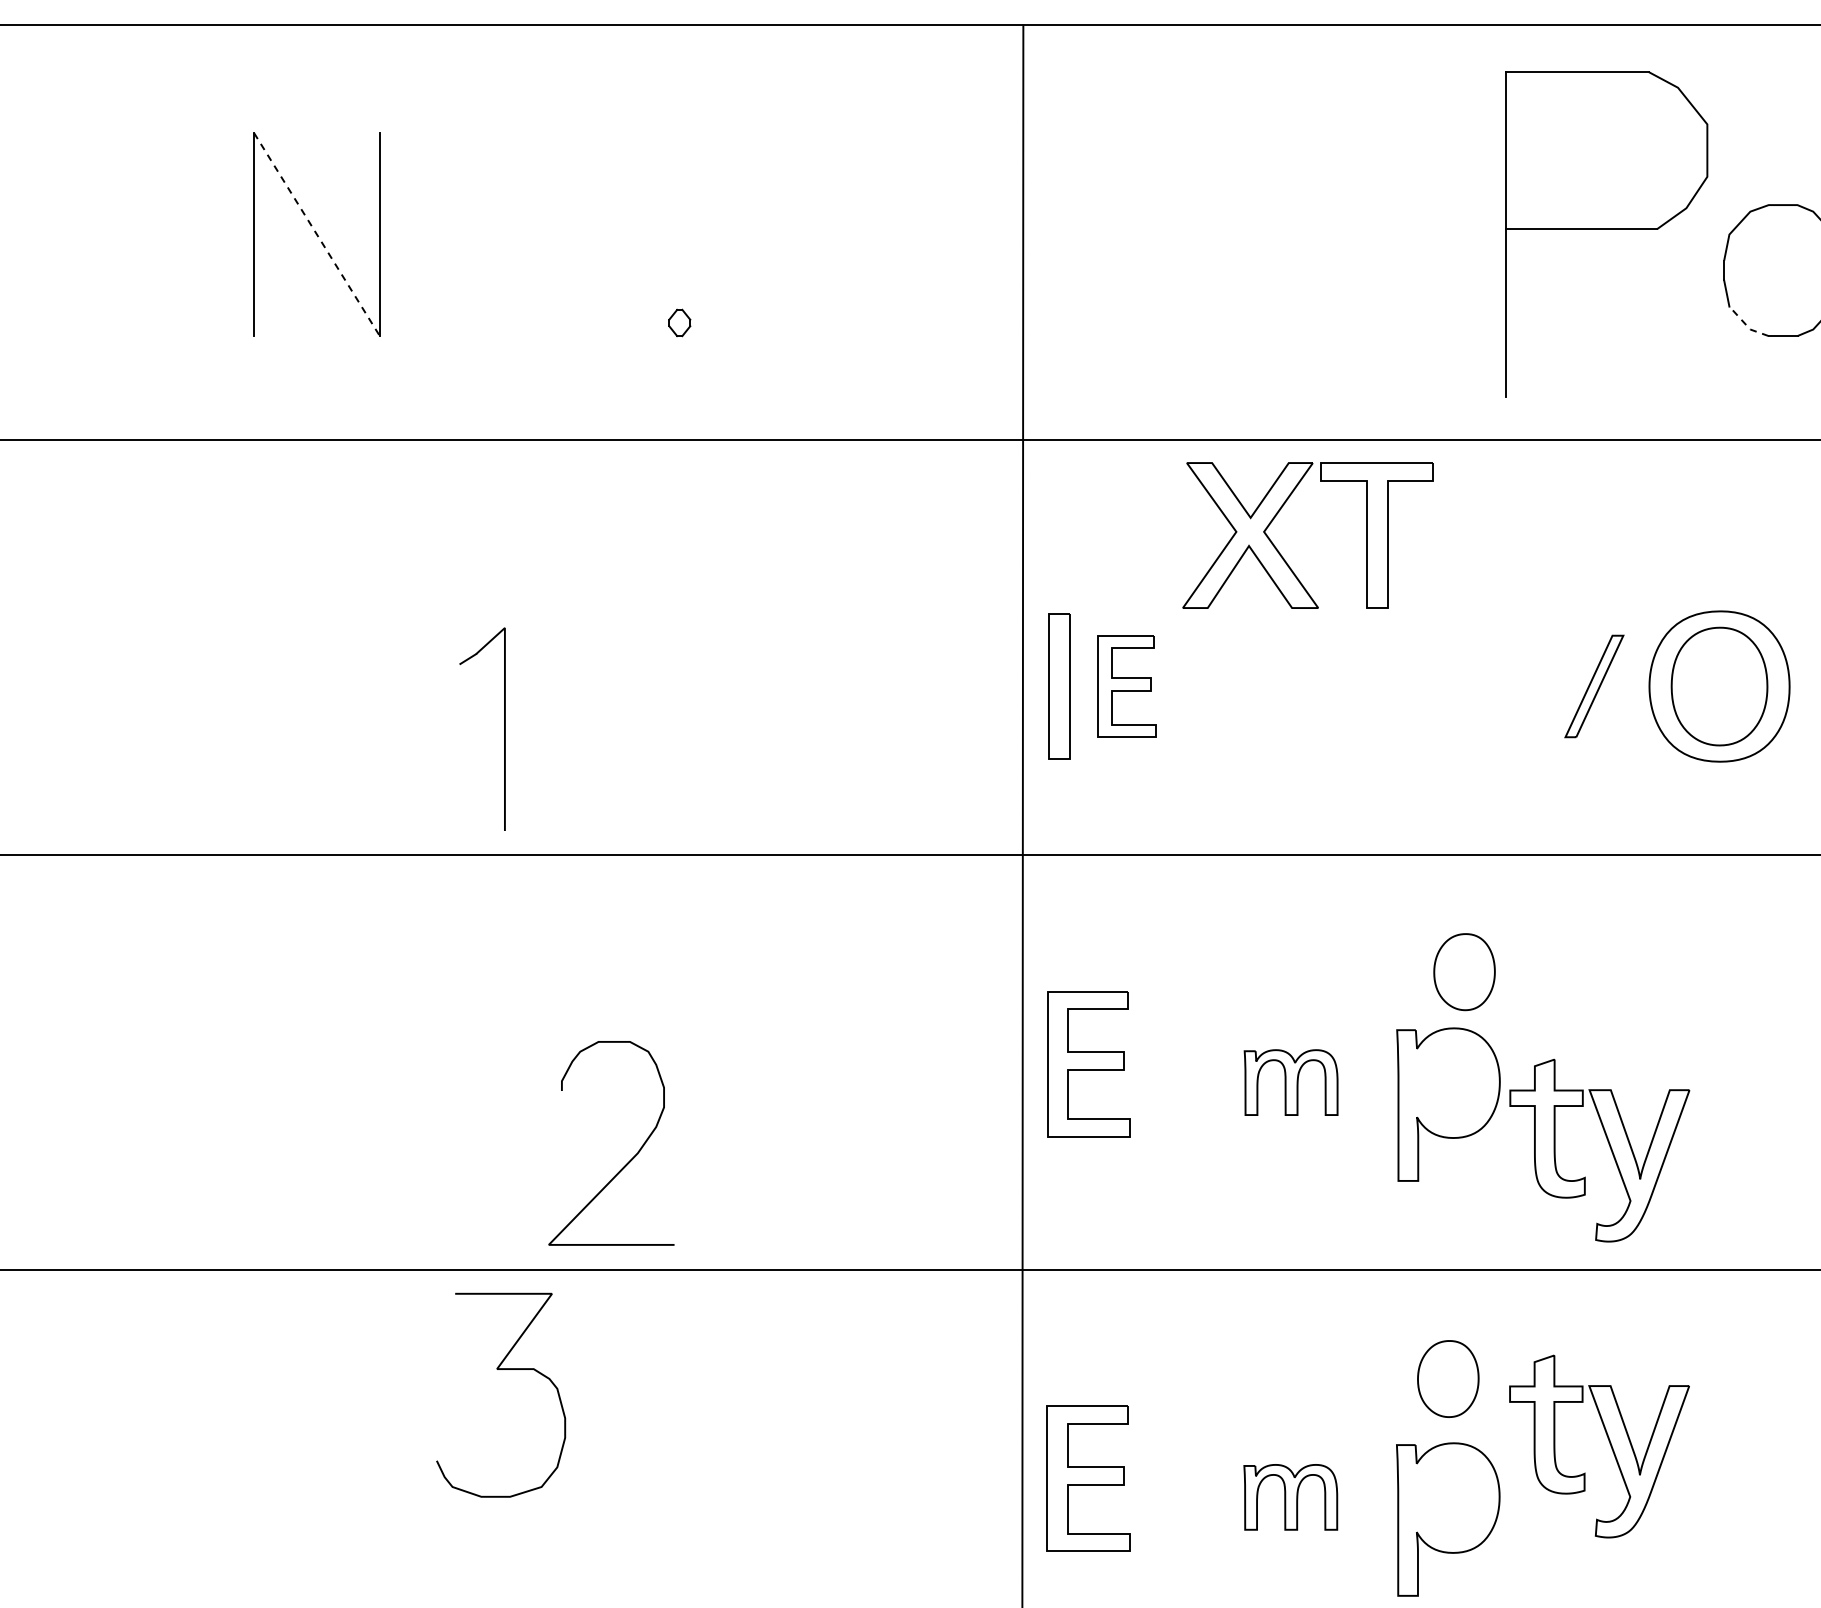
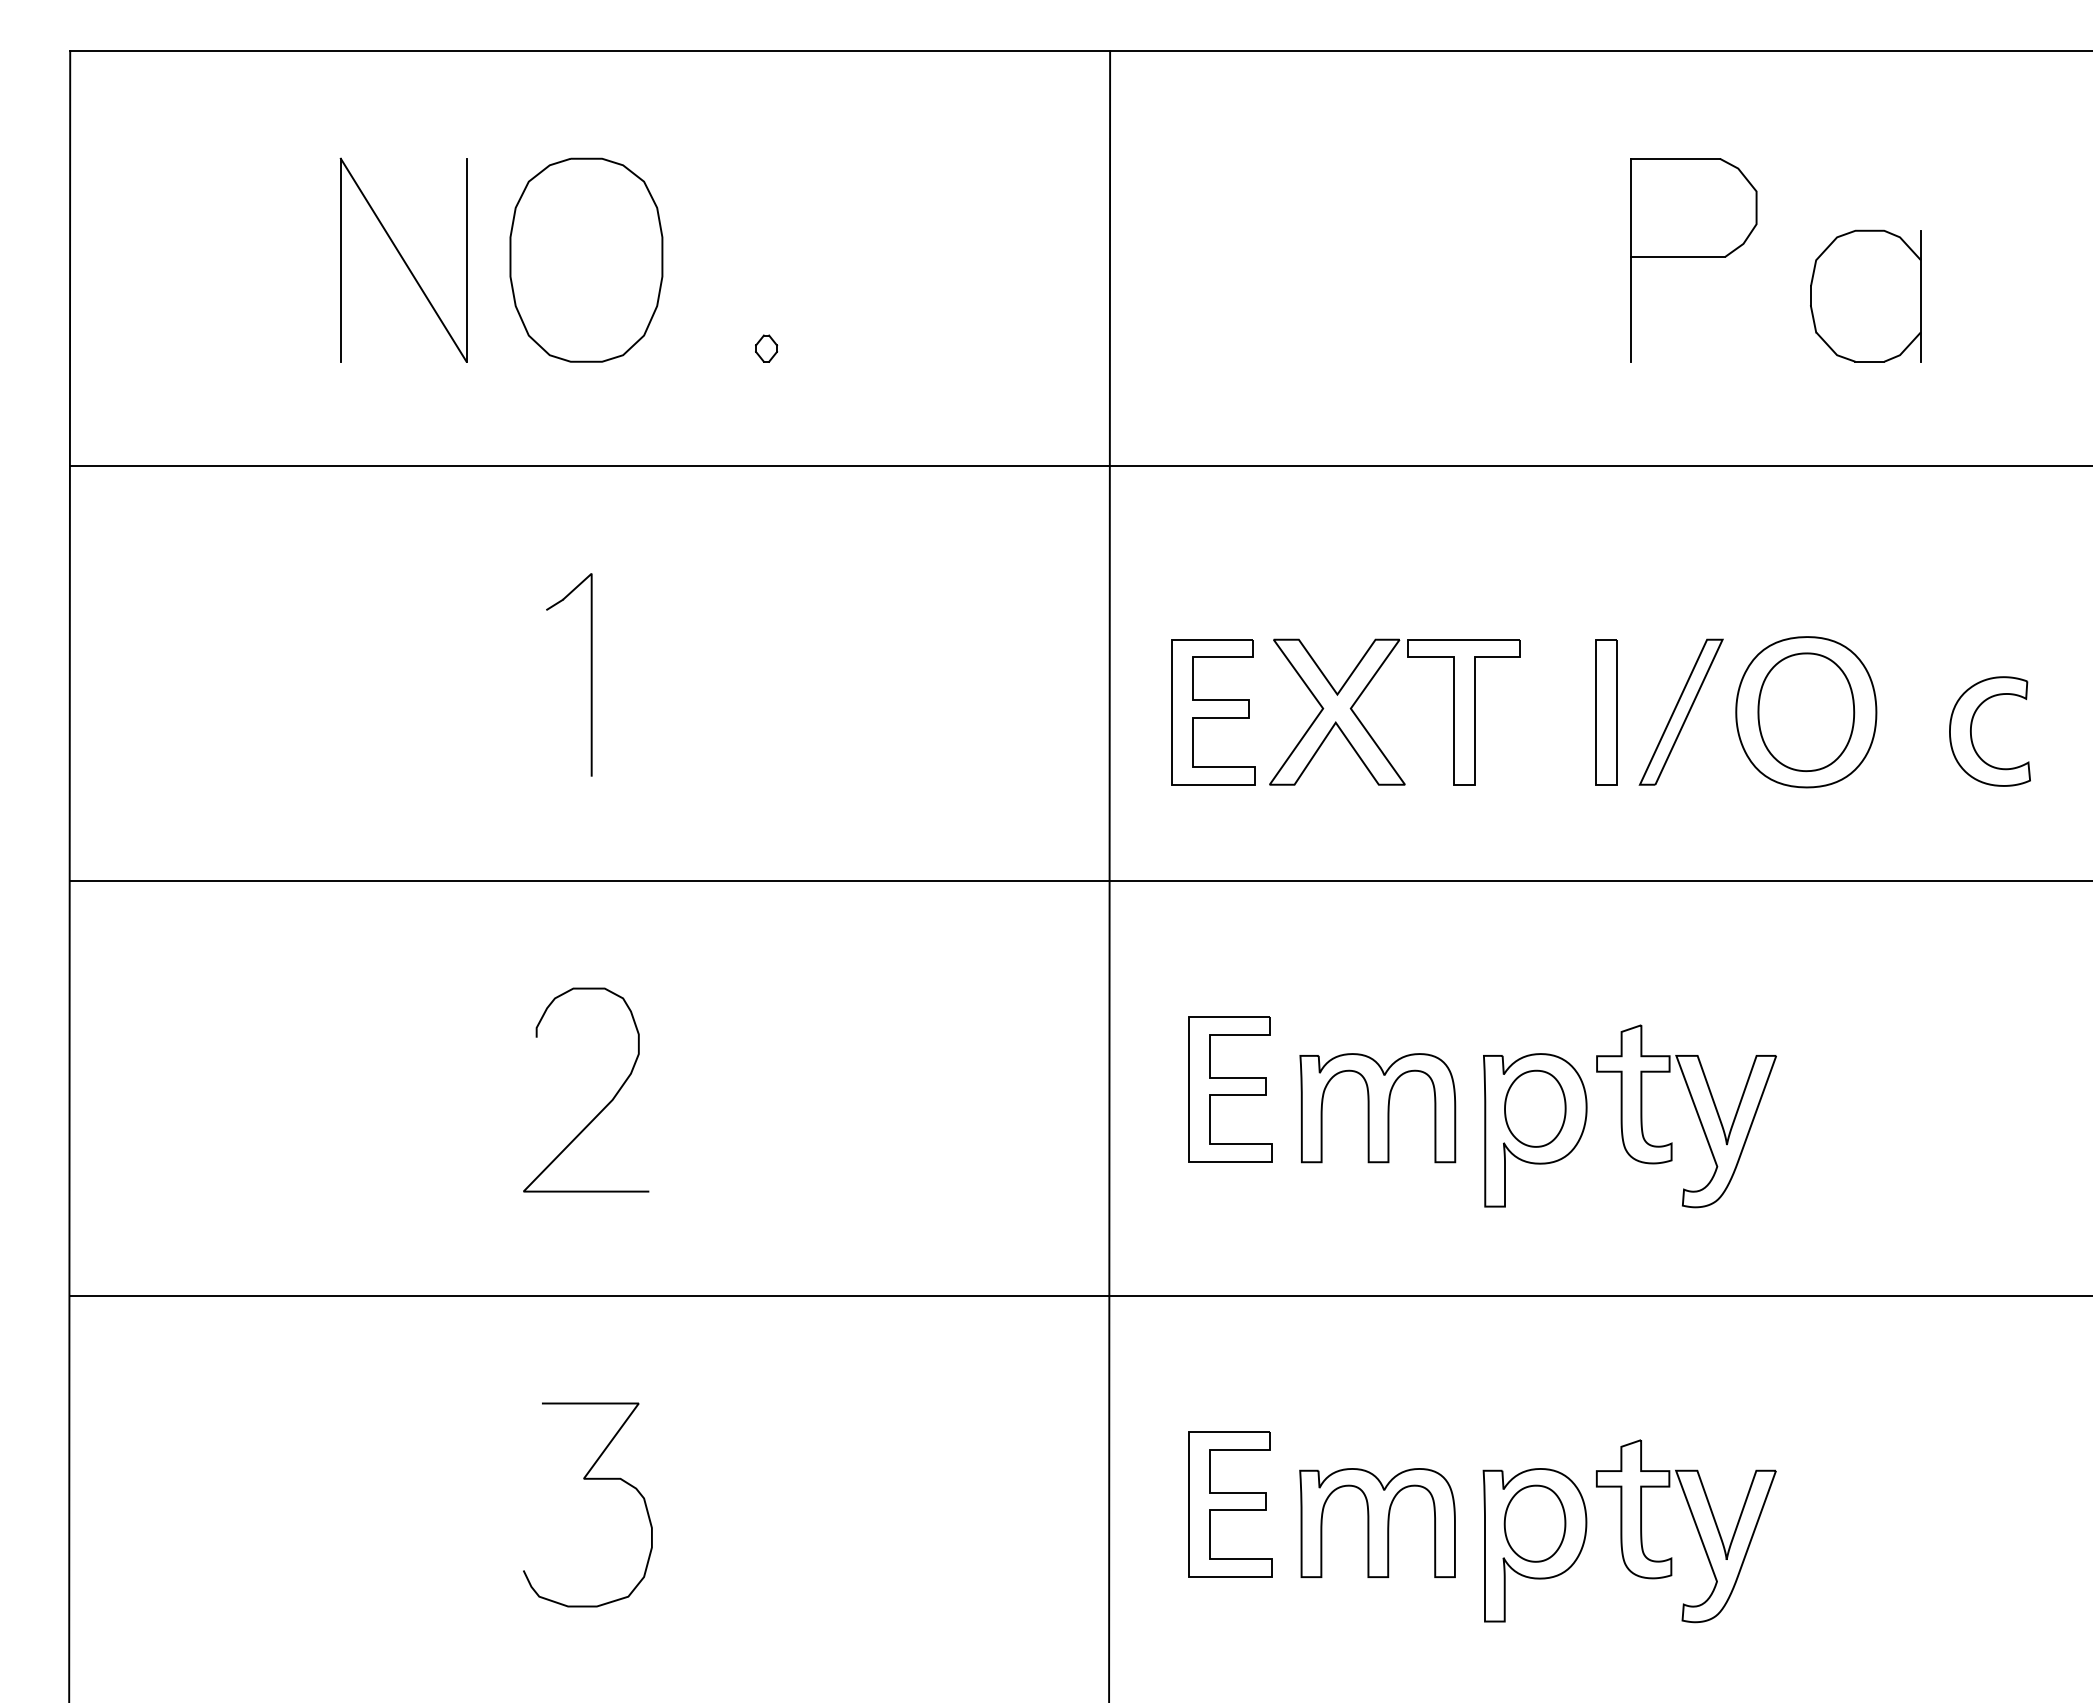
part: (499, 233) -> (586, 259), added
line: (317, 234) -> (404, 260), dashed -> solid
part: (1606, 234) -> (1693, 260), size x0.62
line: (1746, 324) -> (1833, 350), dashed -> solid
part: (1279, 551) -> (1366, 728), moved
part: (1593, 685) -> (1680, 711), size x1.43
part: (1059, 686) -> (1606, 712), moved
part: (1126, 686) -> (1213, 712), size x1.43
part: (503, 728) -> (590, 674), moved
part: (1464, 971) -> (1535, 1108), moved
part: (1088, 1063) -> (1230, 1089), moved
part: (1290, 1082) -> (1377, 1108), size x1.67
part: (1609, 1147) -> (1696, 1113), moved
curve: (629, 1159) -> (604, 1106), moved
curve: (500, 1369) -> (587, 1479), moved
part: (1447, 1378) -> (1534, 1523), moved
part: (1609, 1444) -> (1696, 1529), moved
part: (1088, 1478) -> (1230, 1504), moved
part: (1290, 1496) -> (1377, 1522), size x1.67

